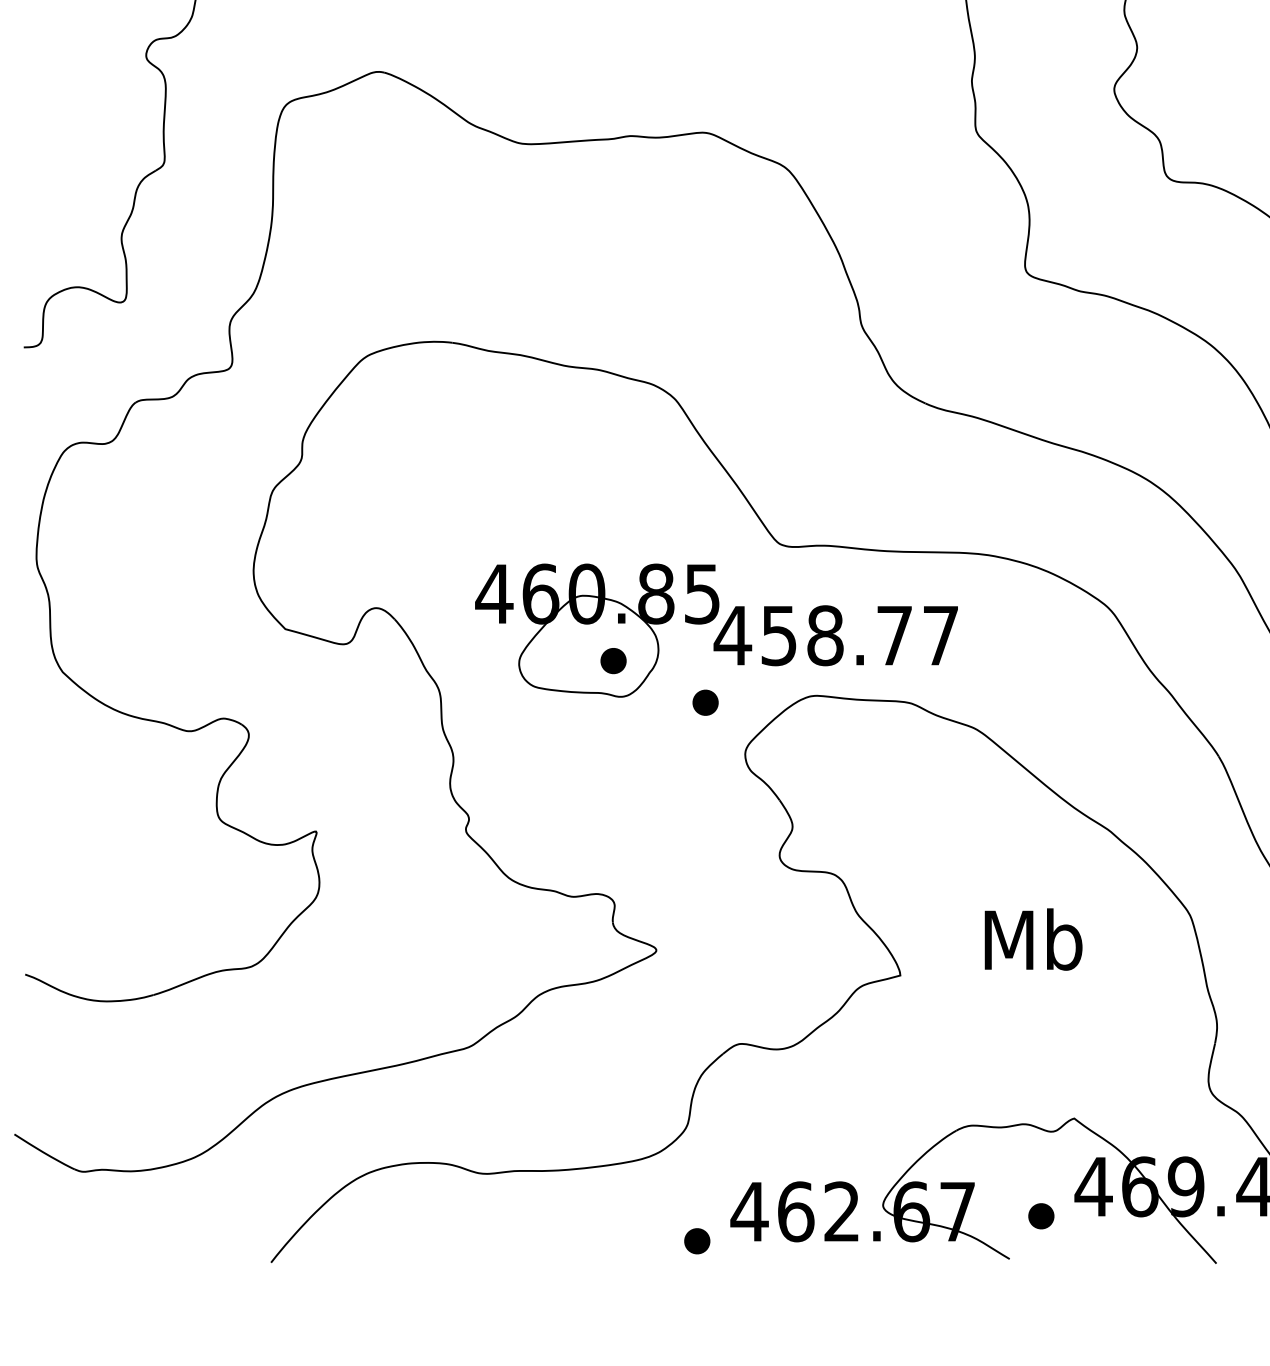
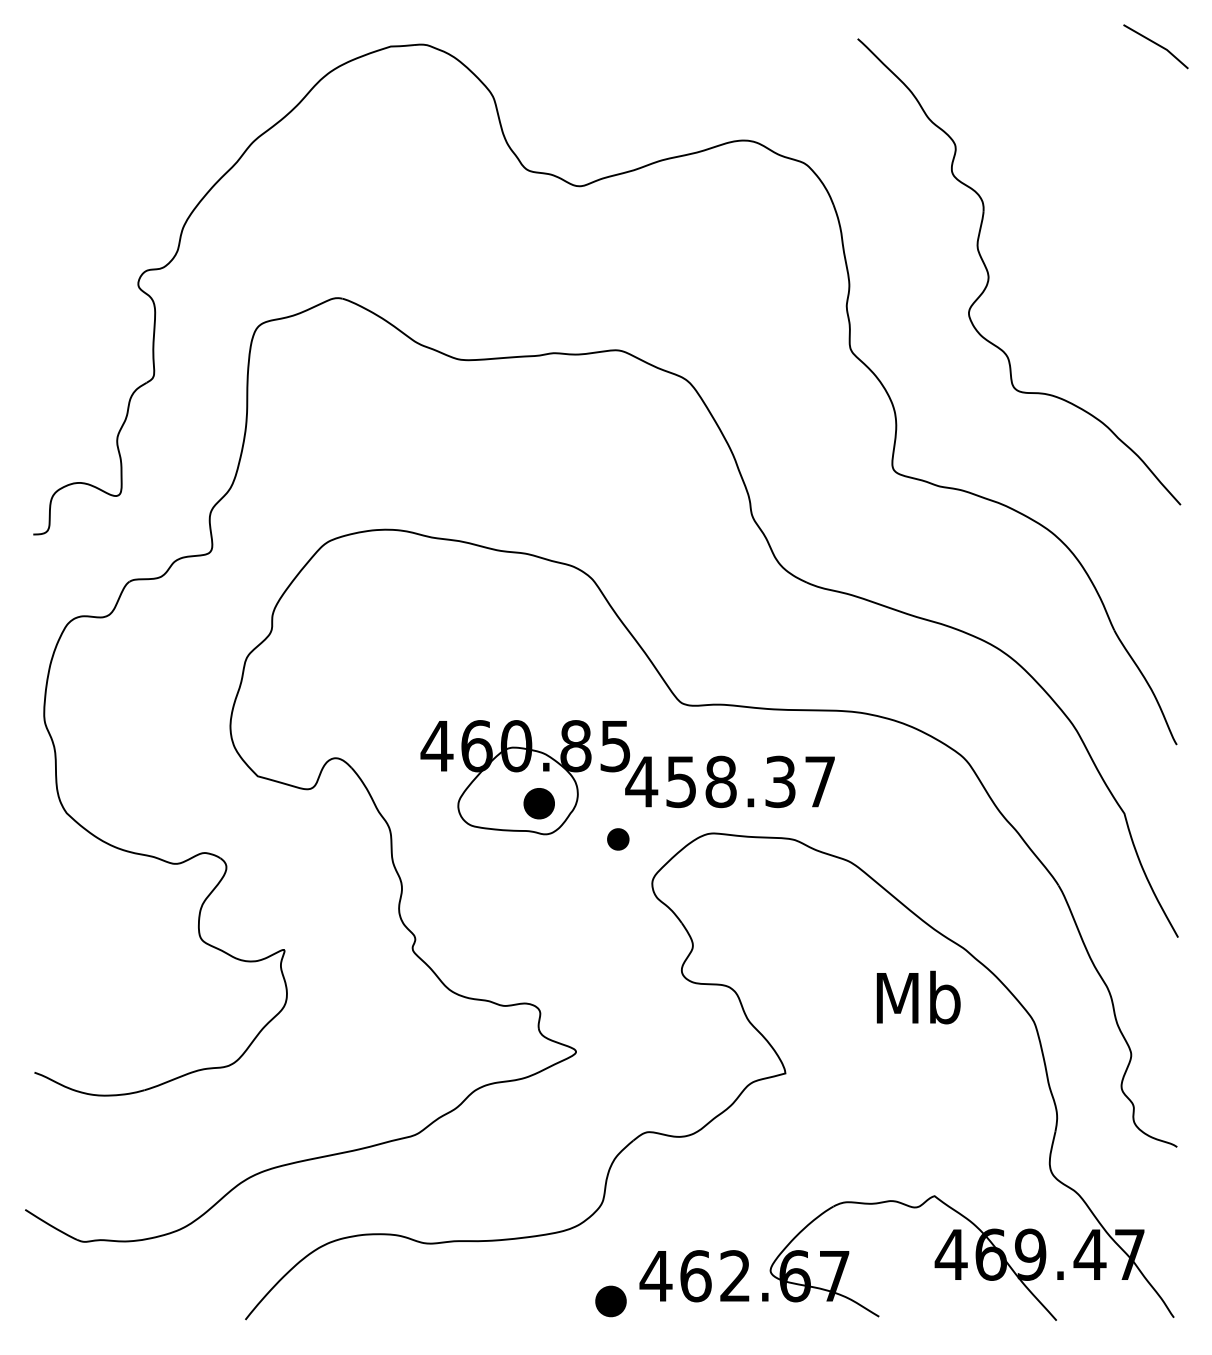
text: (894, 635) -> (780, 781), 458.77 -> 458.37
part: (613, 660) -> (539, 803), size x1.4
text: (1033, 939) -> (918, 997), moved
part: (1041, 1215) -> (906, 1279), removed
part: (697, 1241) -> (611, 1301), size x1.4

